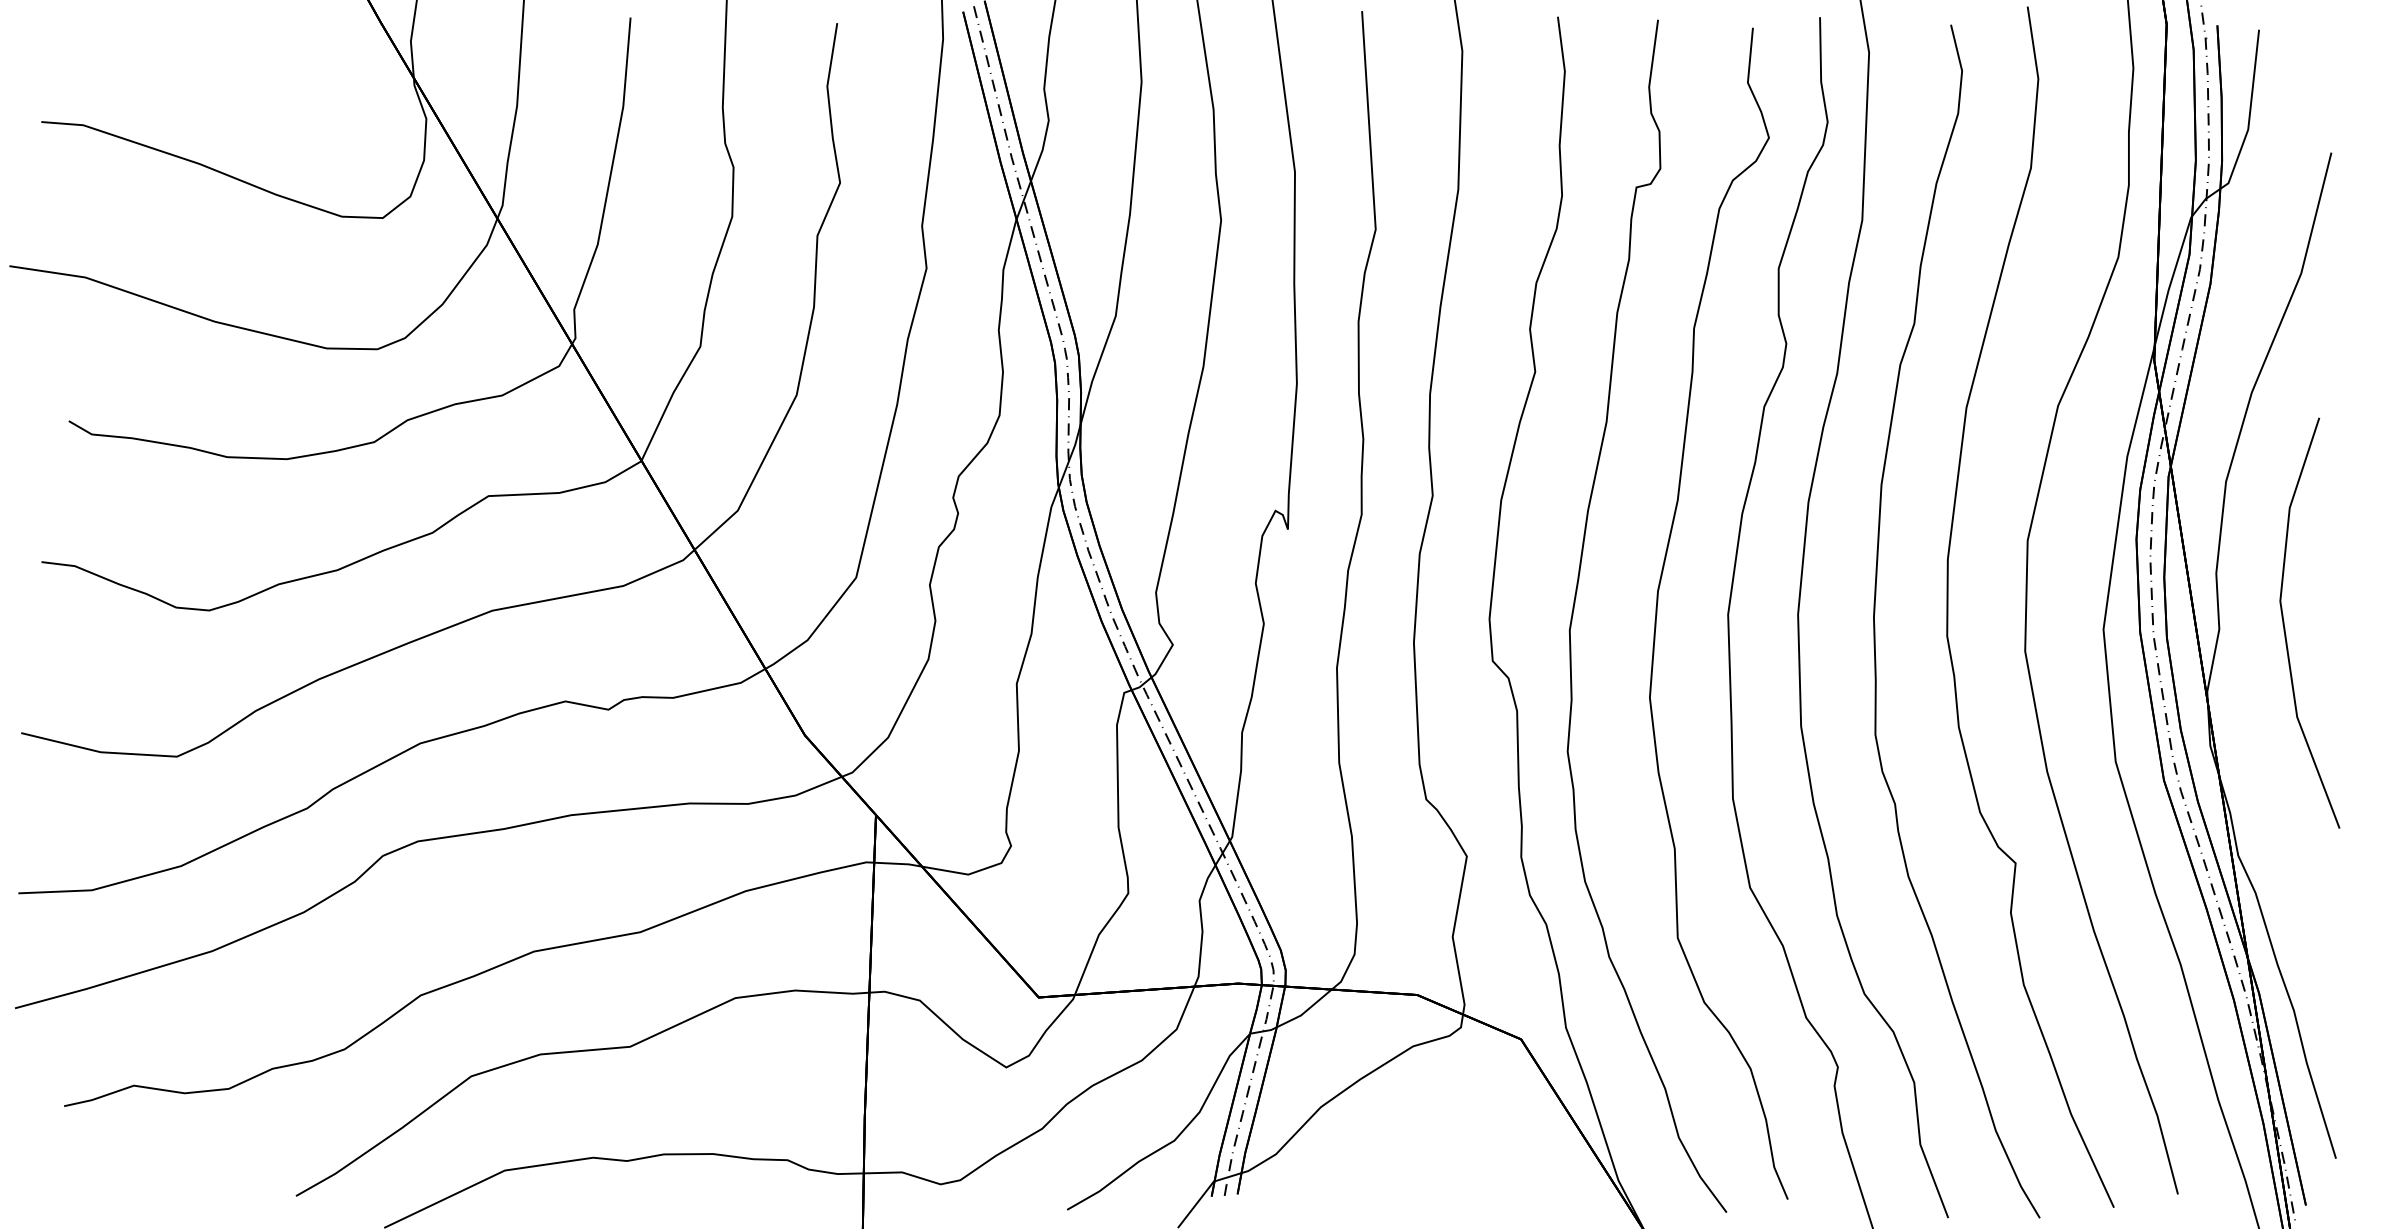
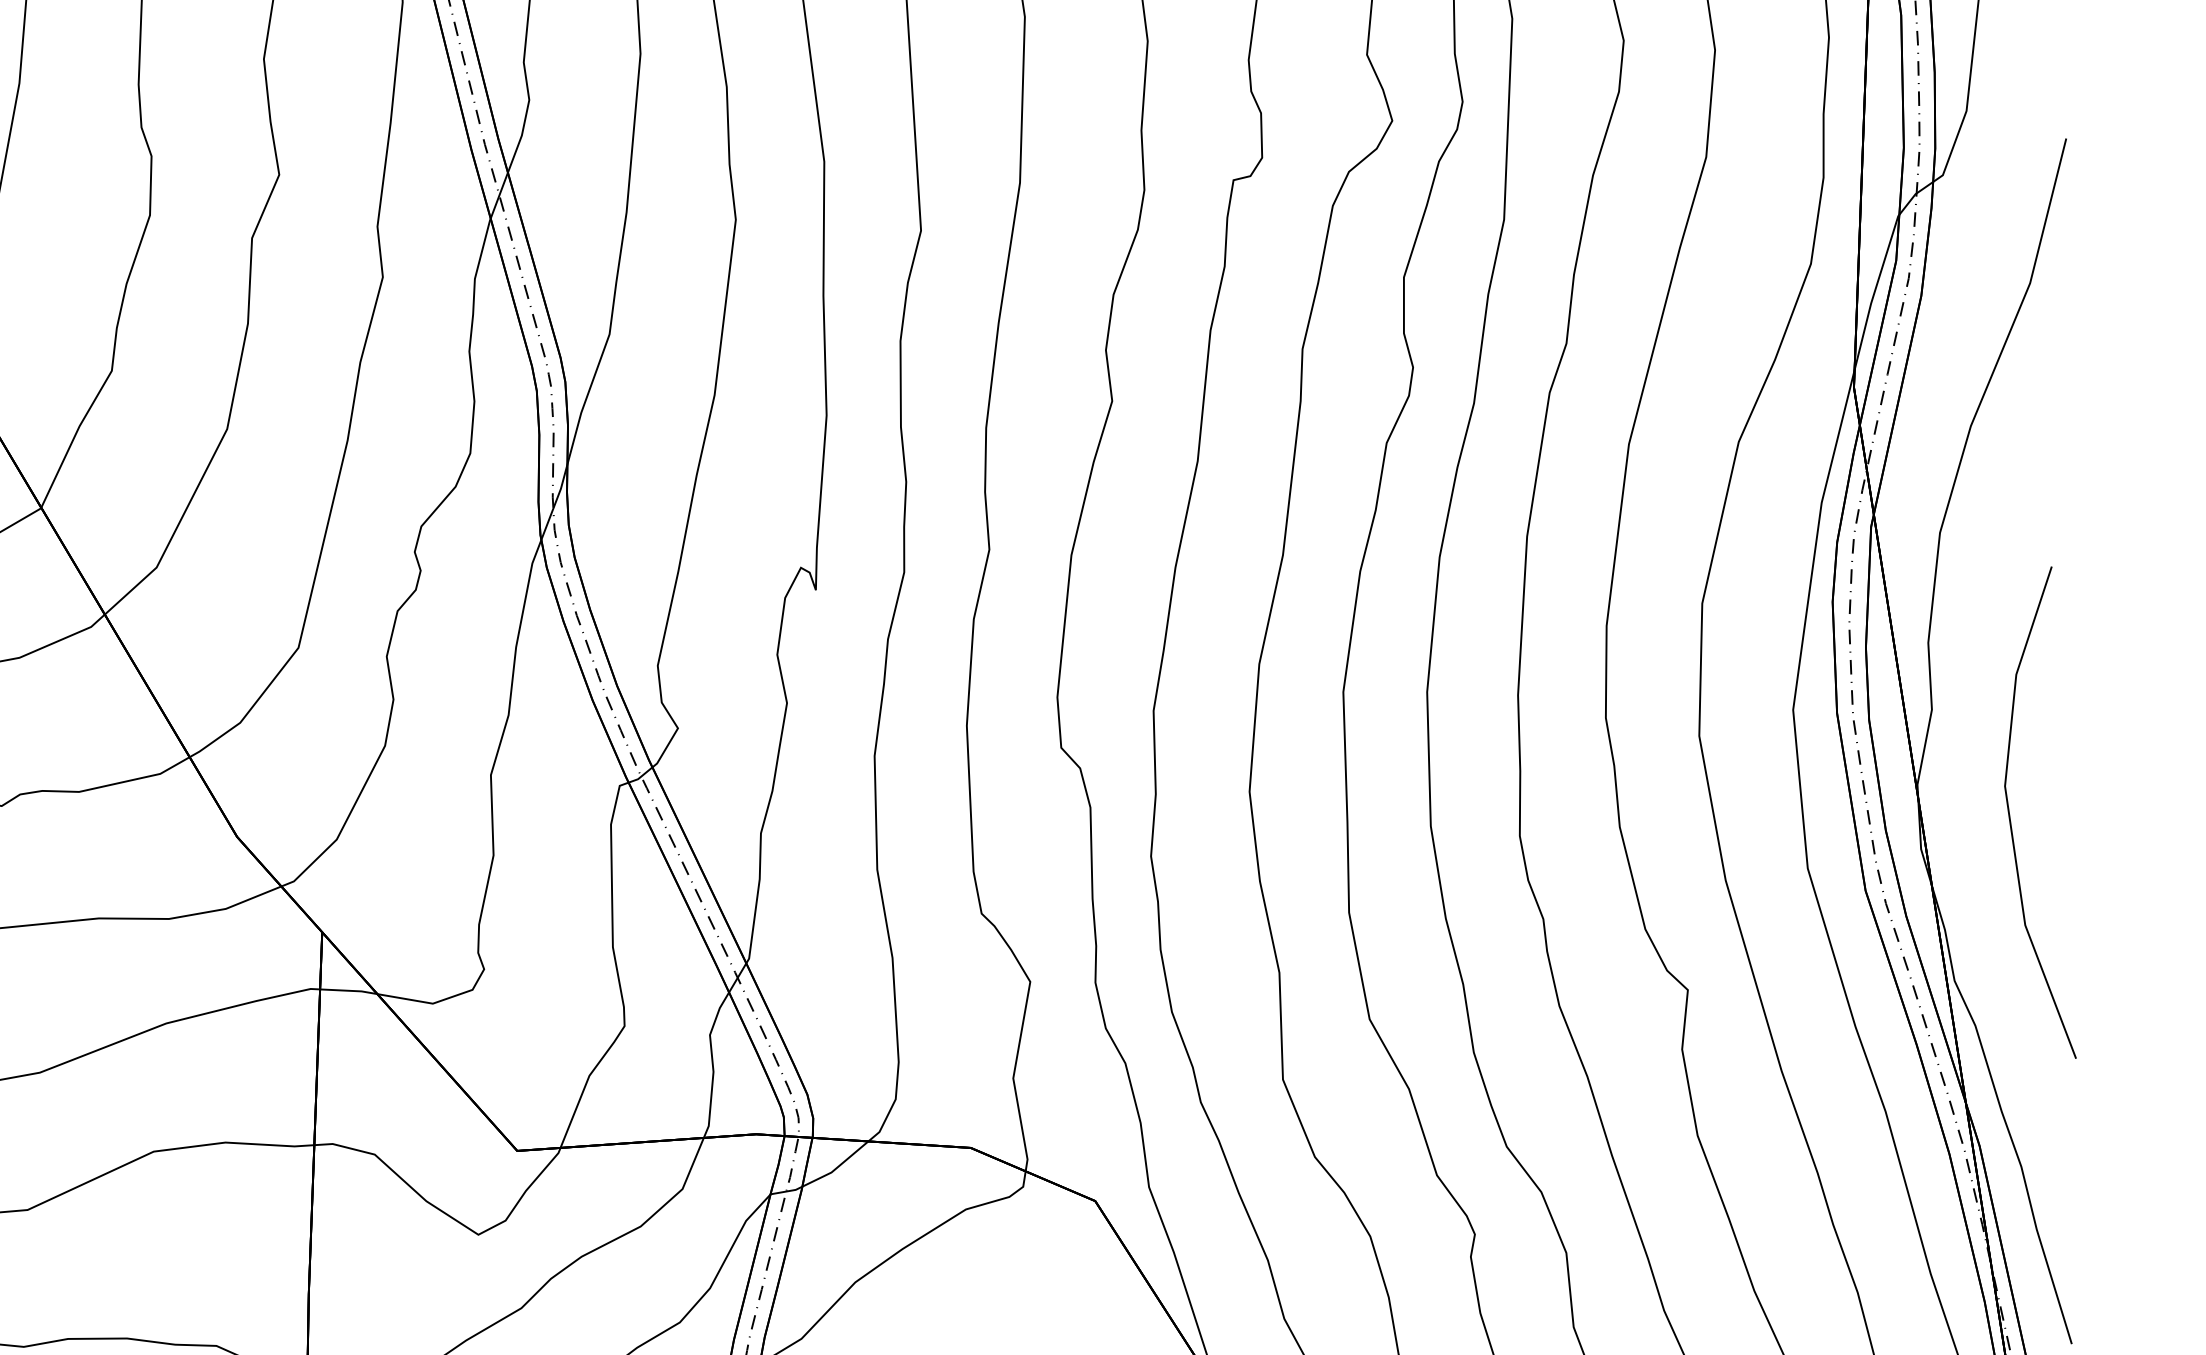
line: (2285, 627) -> (2011, 817), moved

